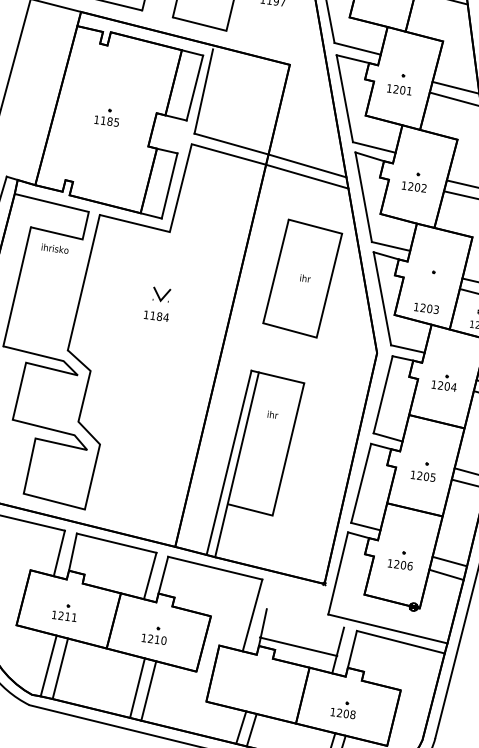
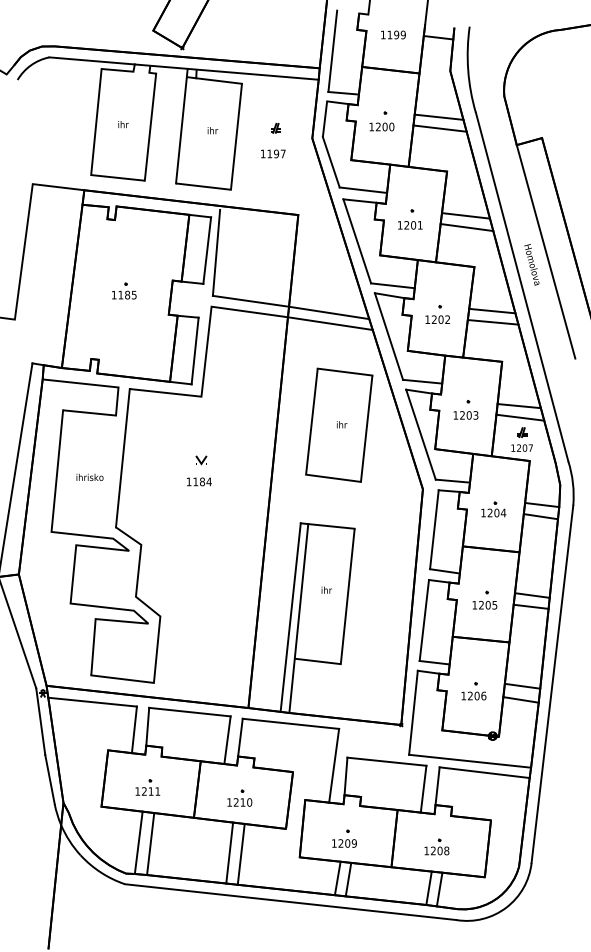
text: (54, 247) -> (89, 476), moved
part: (161, 295) -> (201, 460), size x0.62
text: (426, 308) -> (465, 415), moved
text: (272, 414) -> (326, 589), moved
line: (298, 646) -> (386, 761), moved
part: (253, 688) -> (344, 838), added

